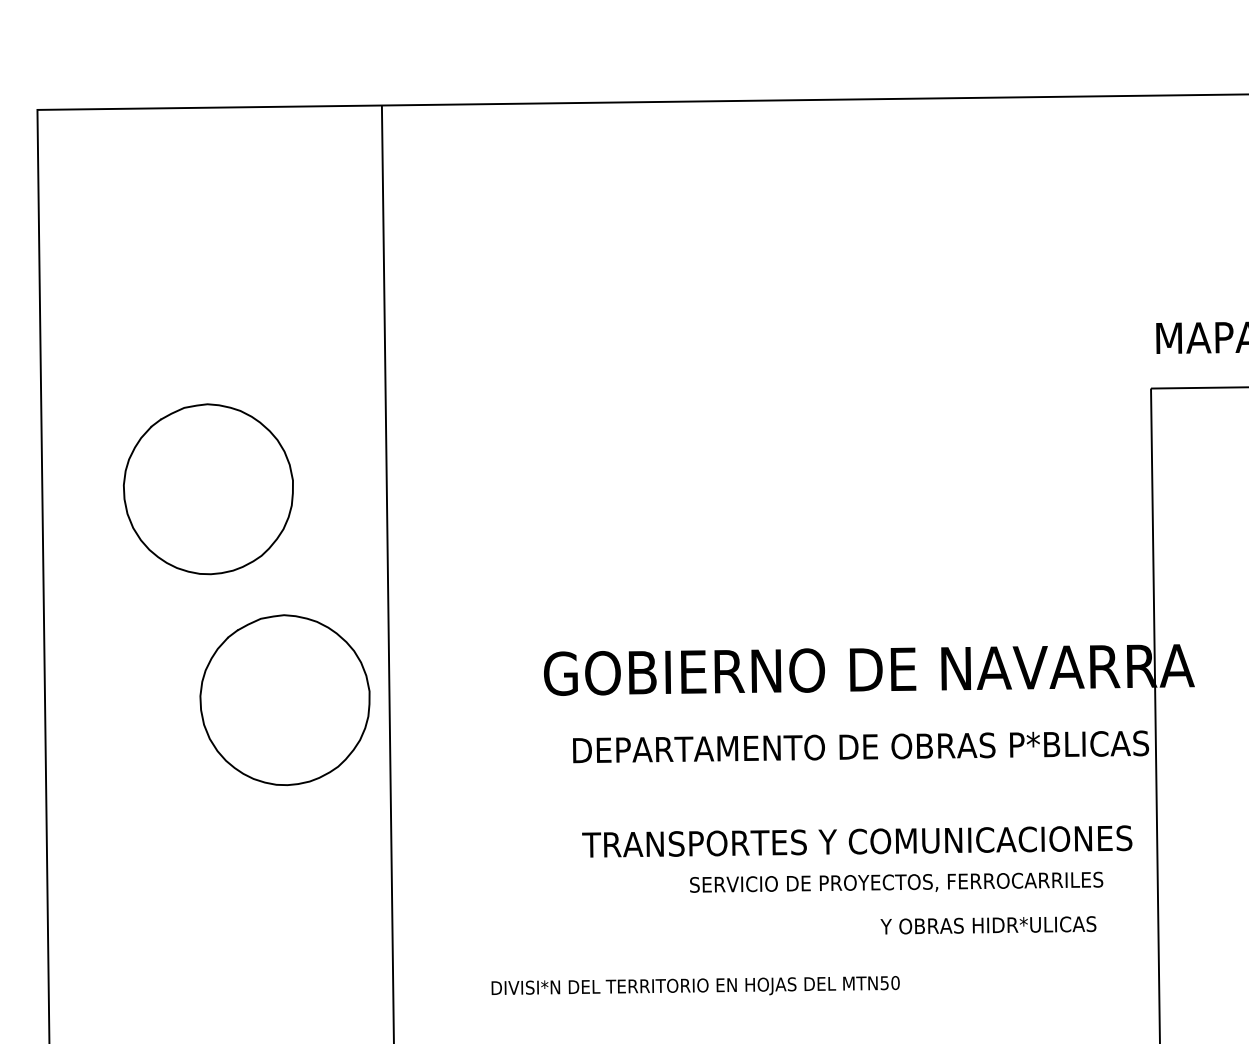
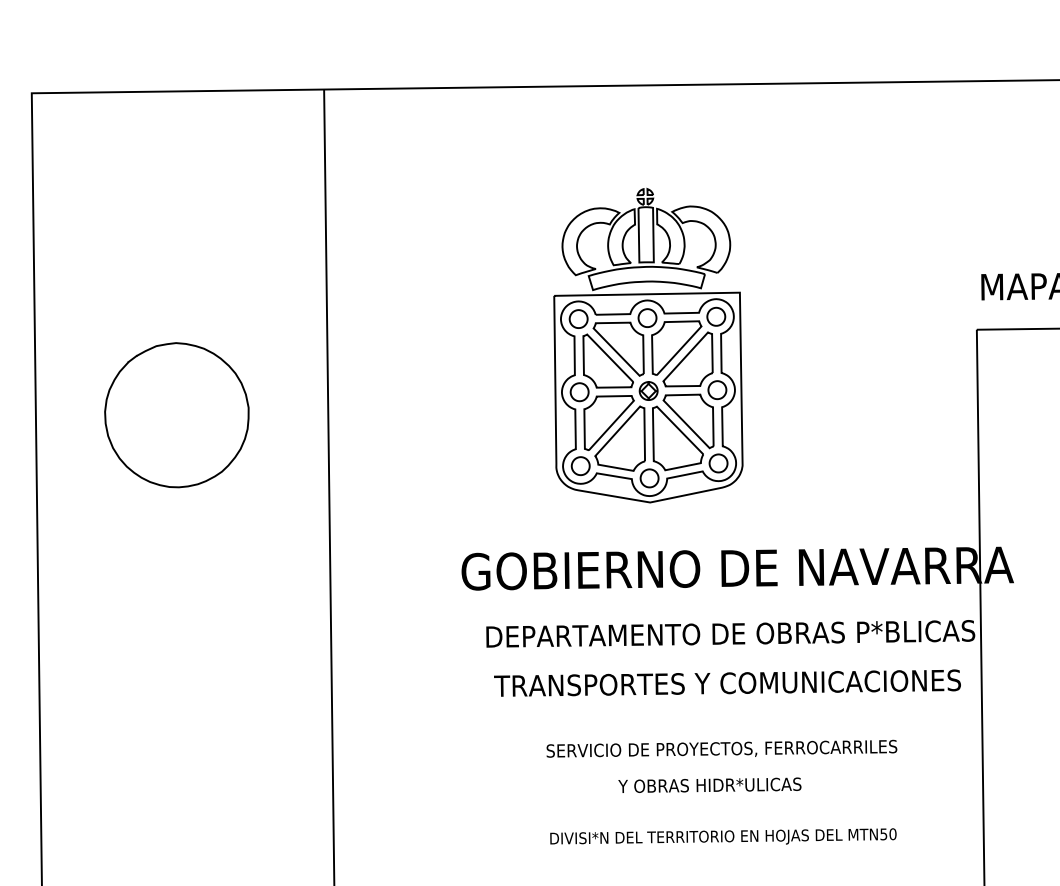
part: (764, 407) -> (648, 345), added
part: (284, 700) -> (241, 594), removed
text: (857, 840) -> (727, 682), moved
text: (896, 881) -> (721, 748), moved
text: (988, 924) -> (709, 784), moved
text: (695, 985) -> (723, 836), moved

